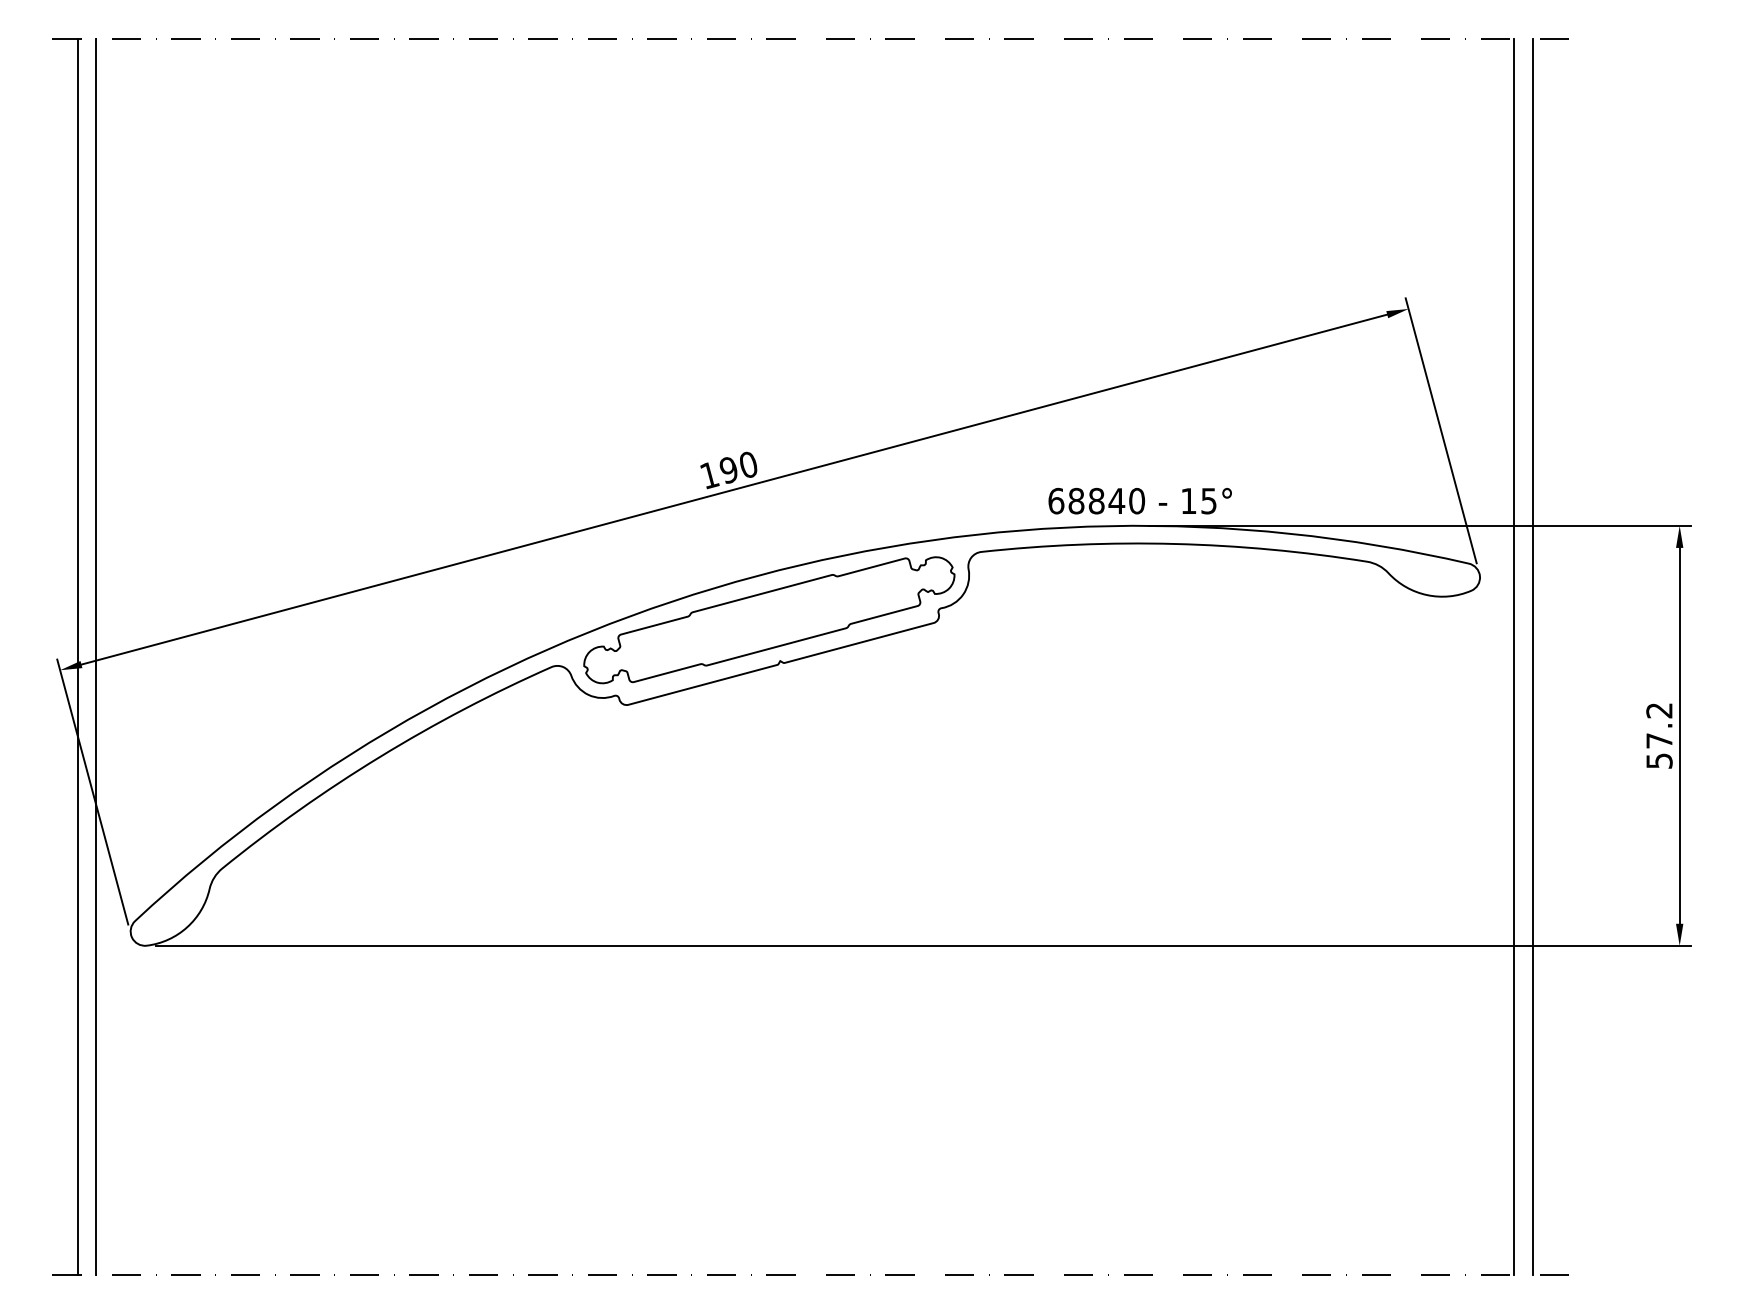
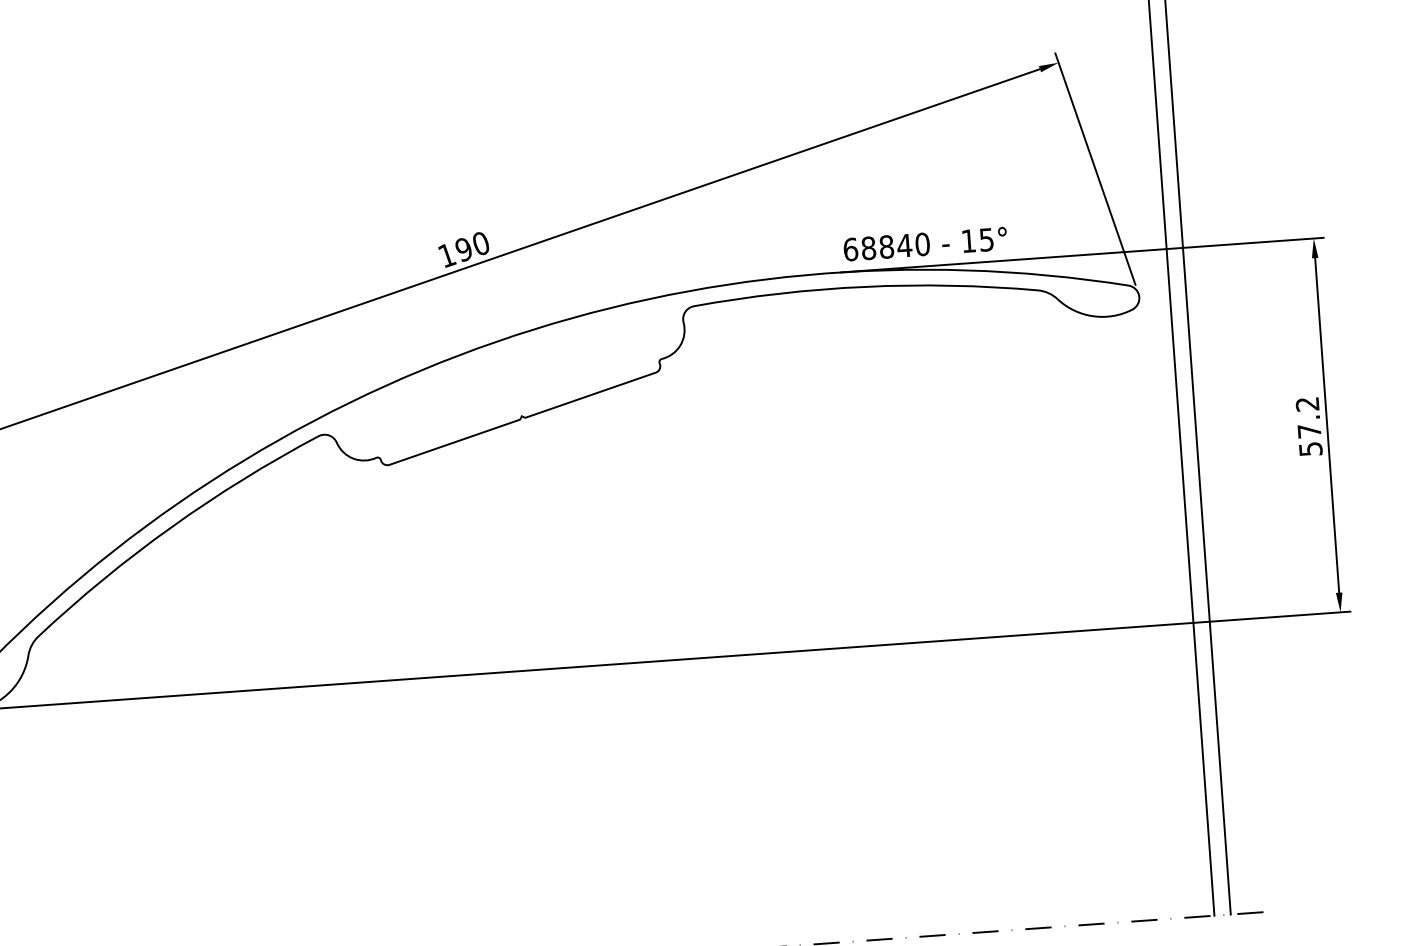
text: (1139, 500) -> (924, 243), moved
part: (769, 620) -> (509, 380), removed

